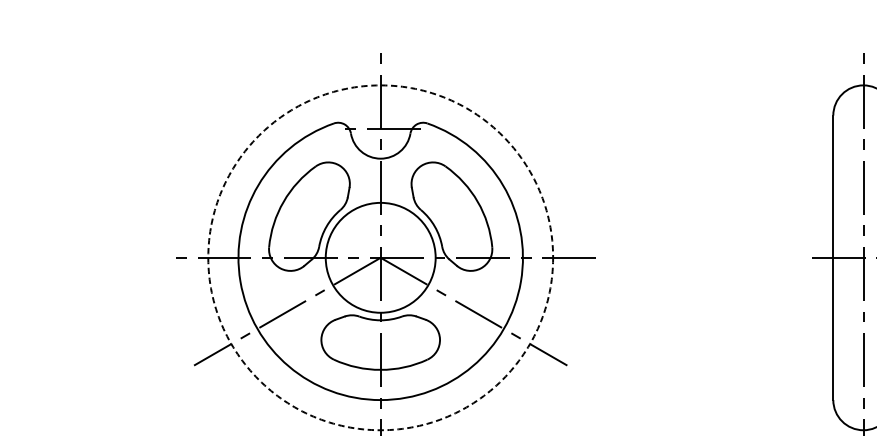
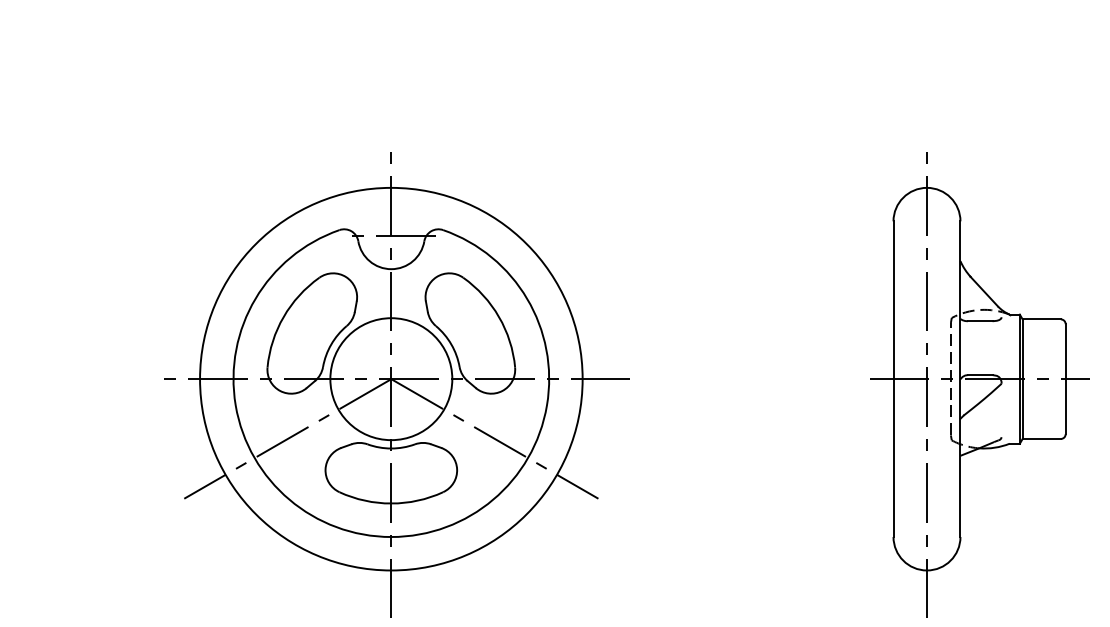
circle: (380, 257) -> (391, 378), dashed -> solid

